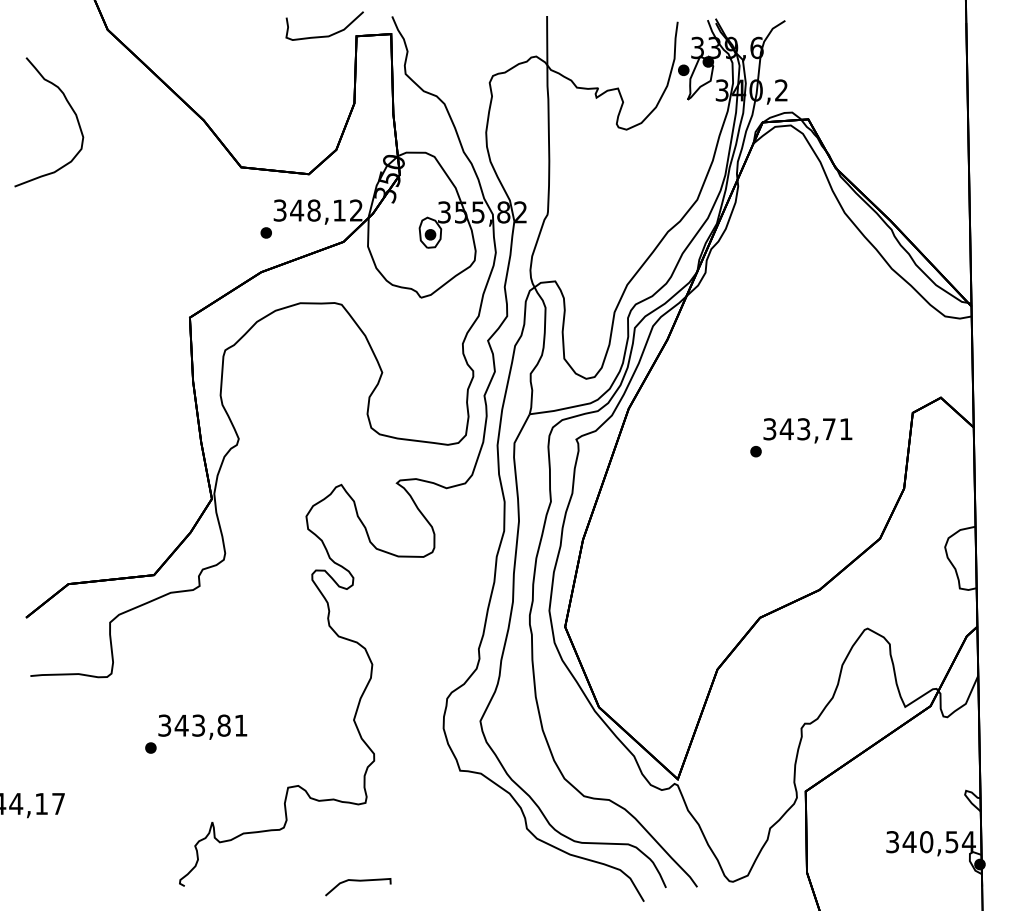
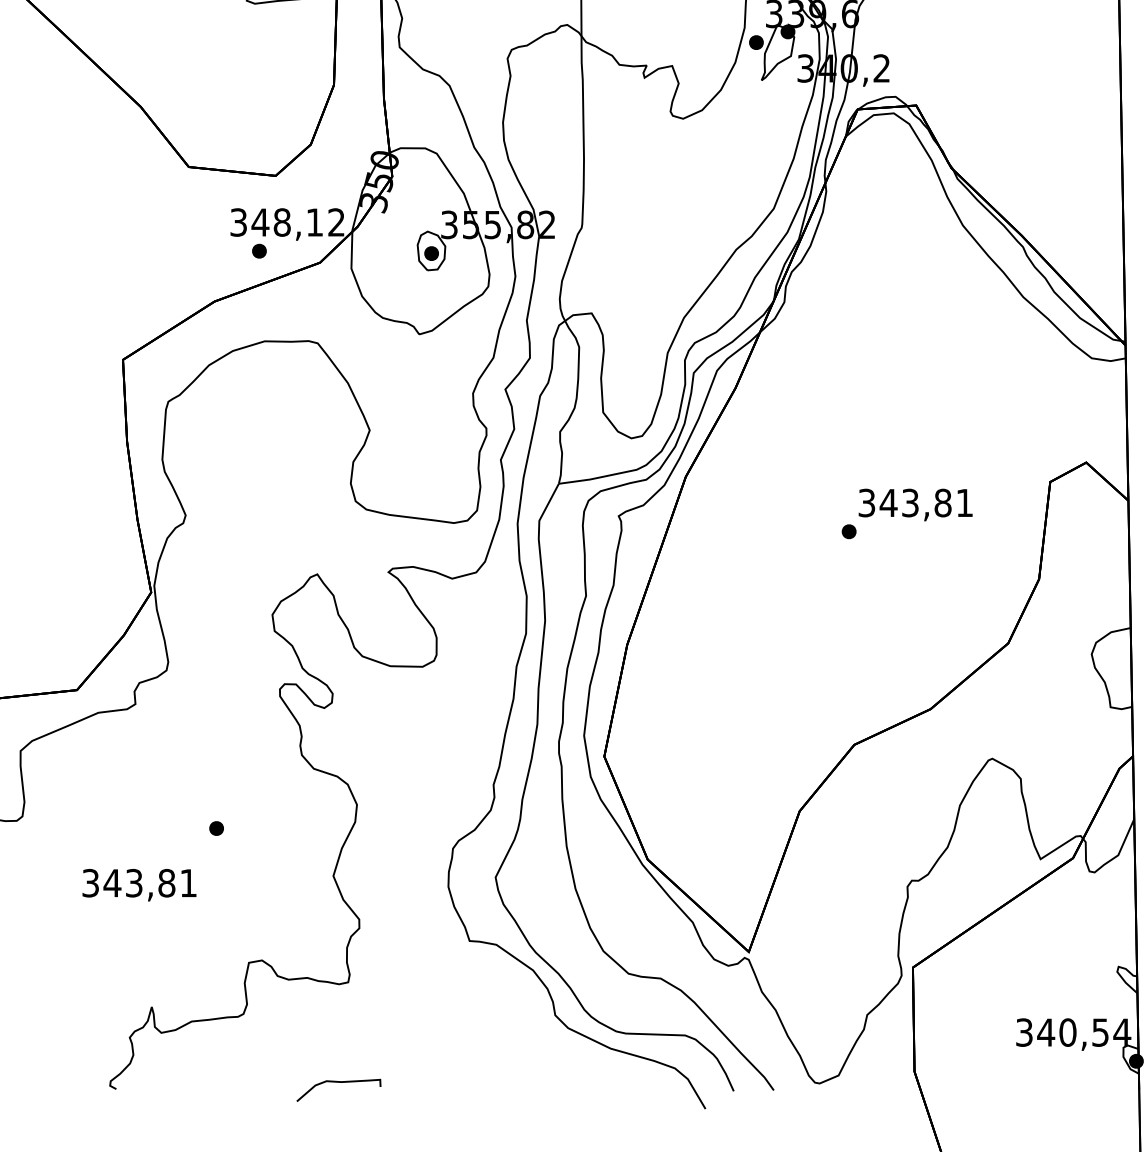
part: (265, 232) -> (258, 250), moved
text: (828, 429) -> (942, 503), 343,71 -> 343,81
part: (150, 747) -> (216, 827), moved

